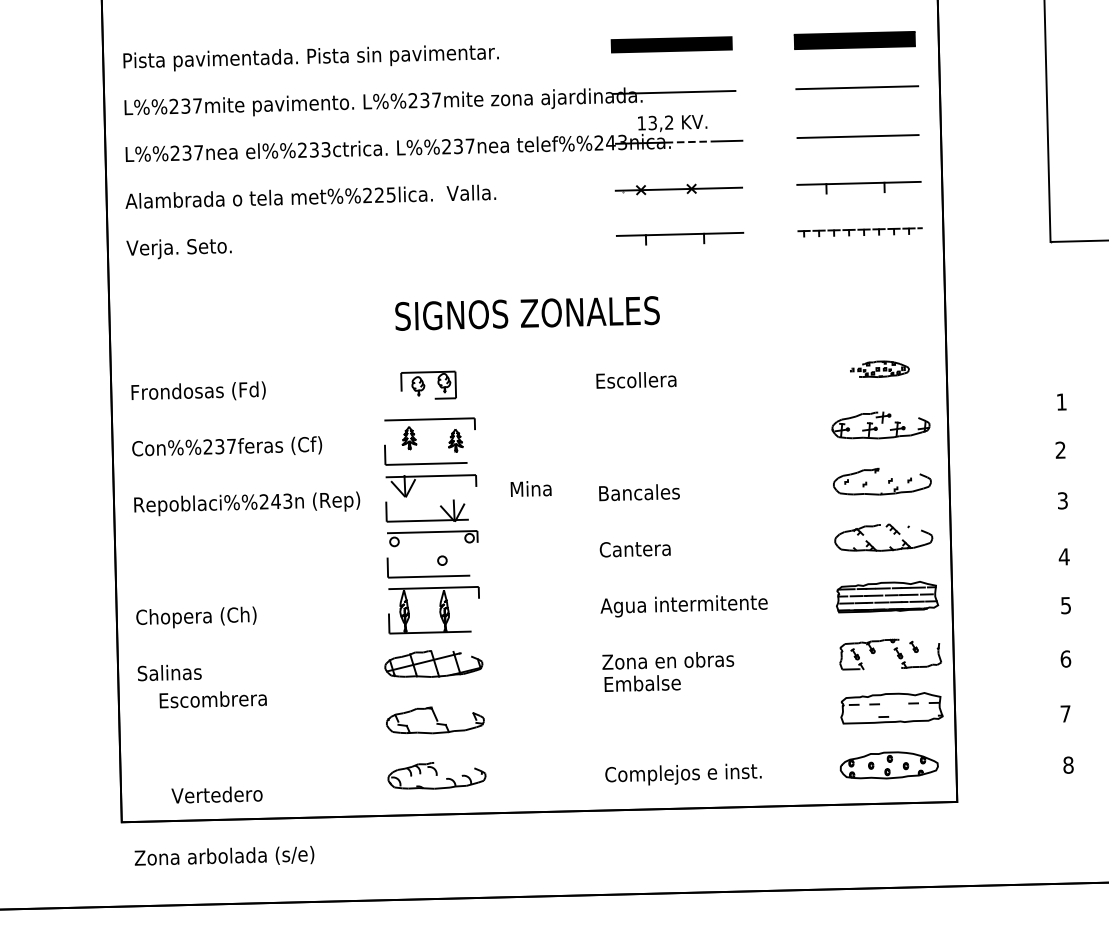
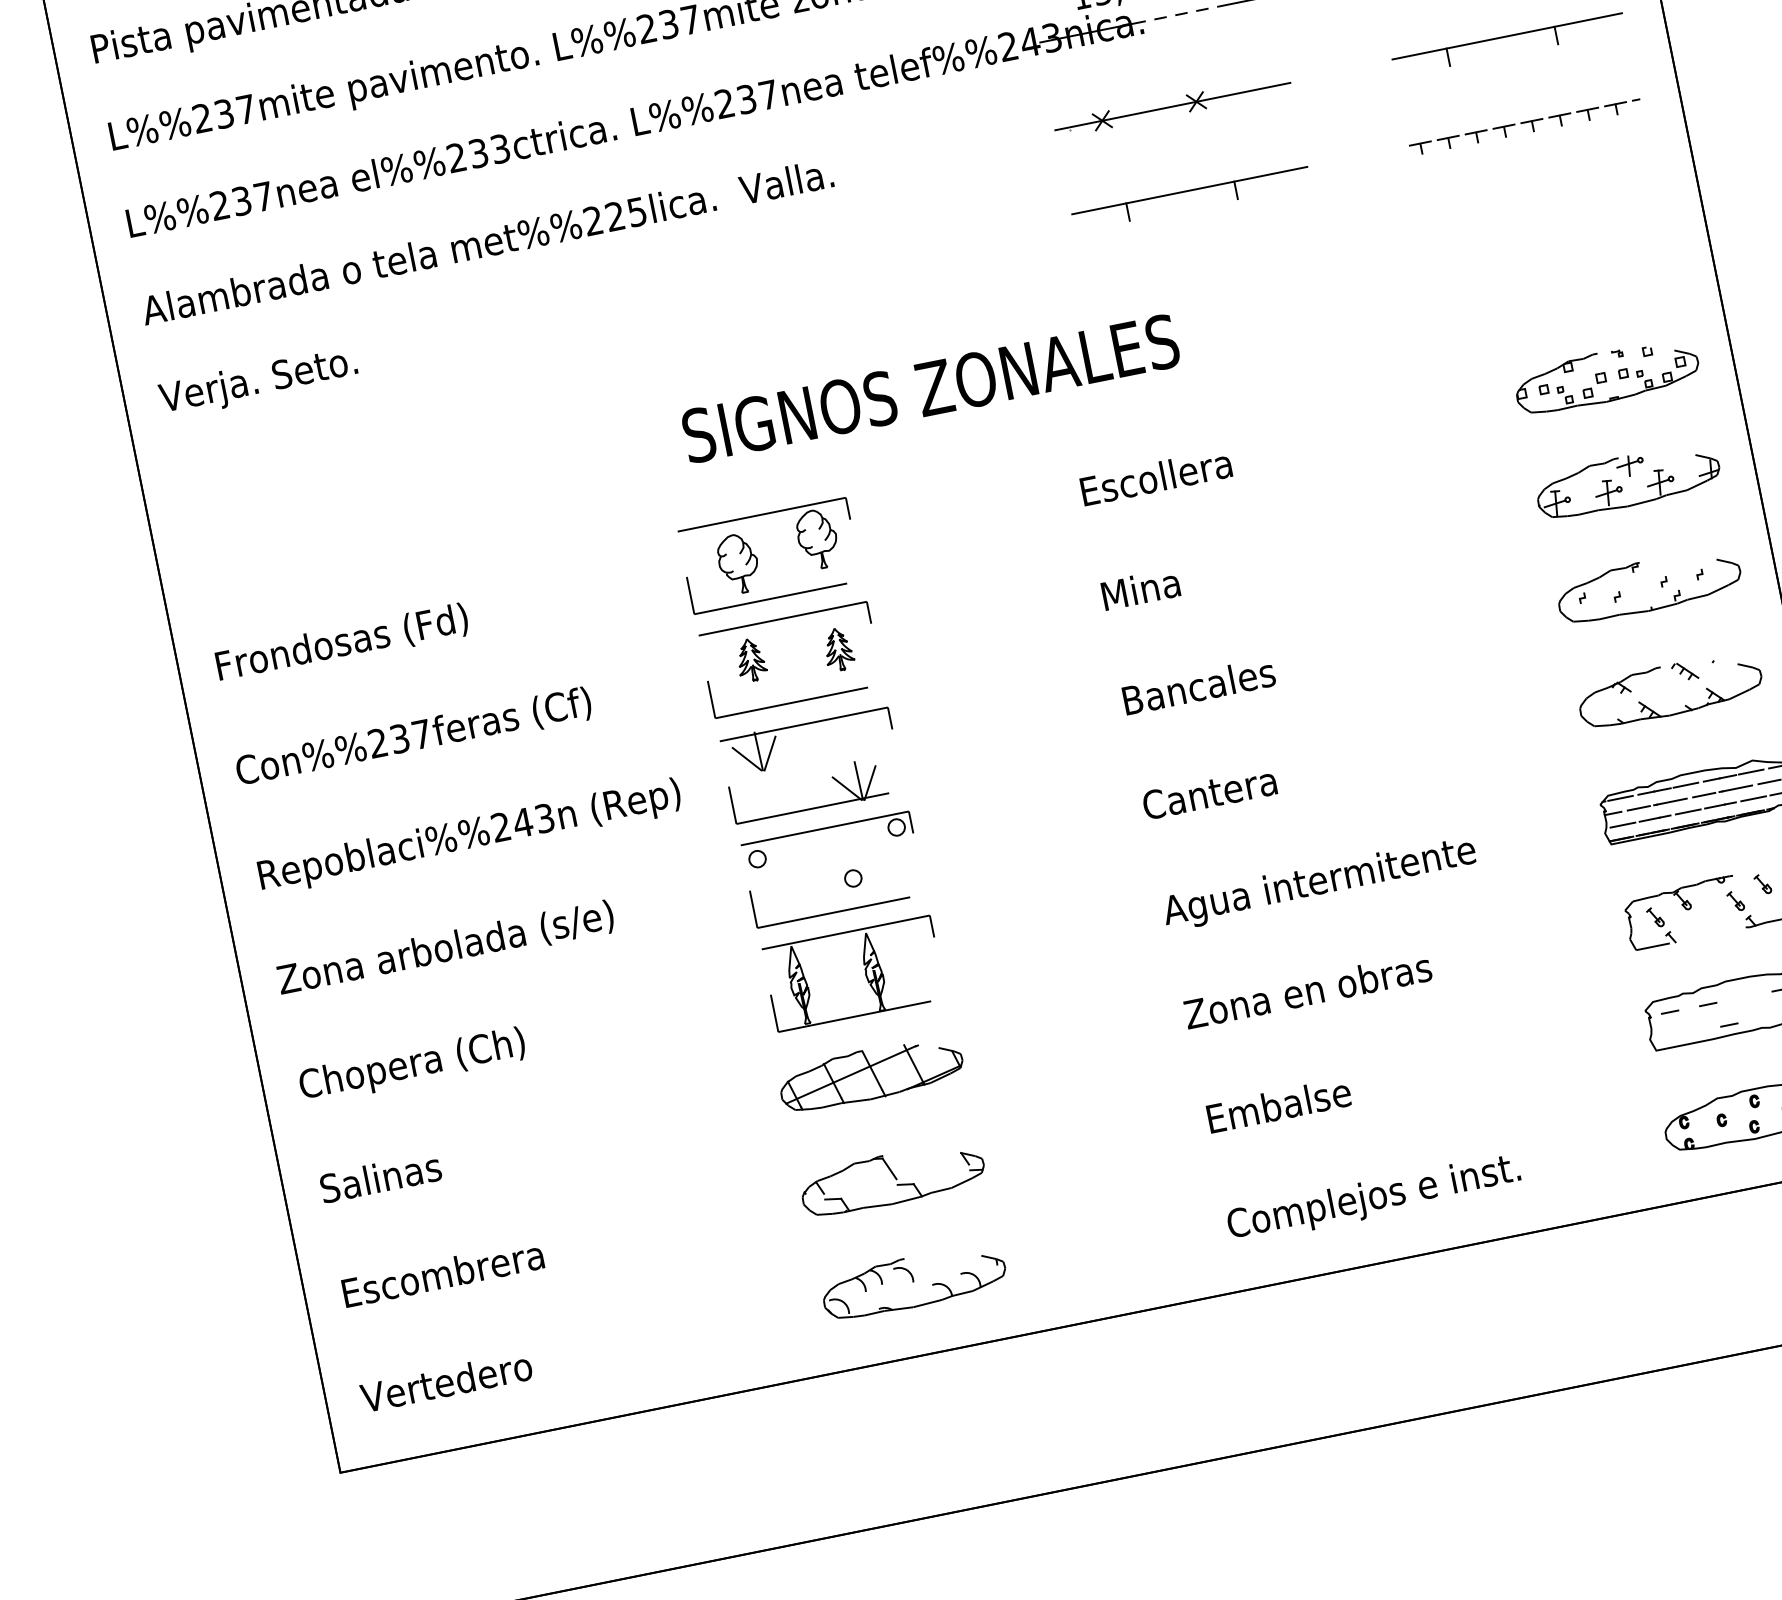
part: (879, 369) -> (1606, 377), size x1.67
part: (428, 385) -> (769, 555), size x1.67
text: (530, 488) -> (1139, 588), moved
text: (642, 683) -> (1278, 1105), moved
text: (212, 699) -> (441, 1274), moved
text: (216, 794) -> (445, 1381), moved
text: (224, 855) -> (445, 946), moved

